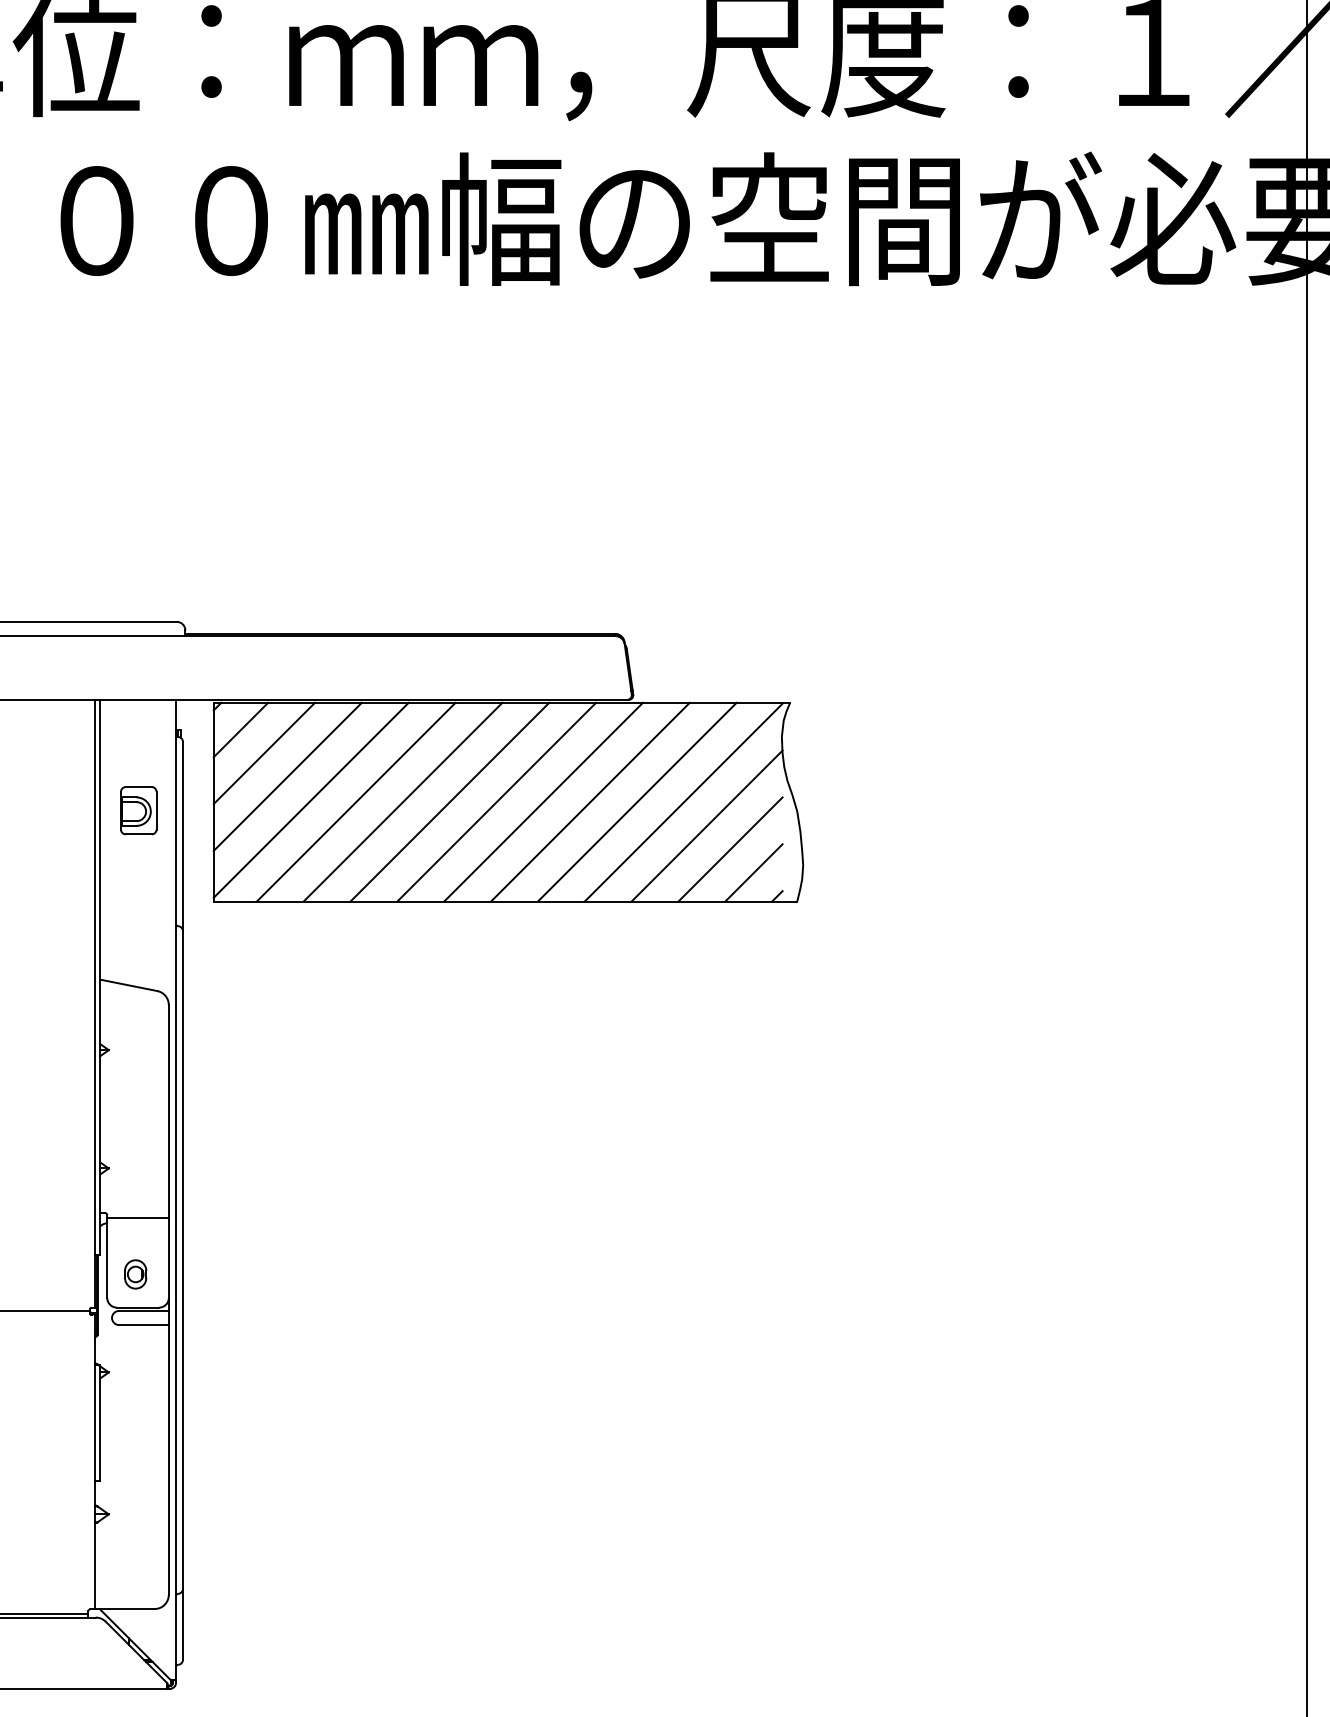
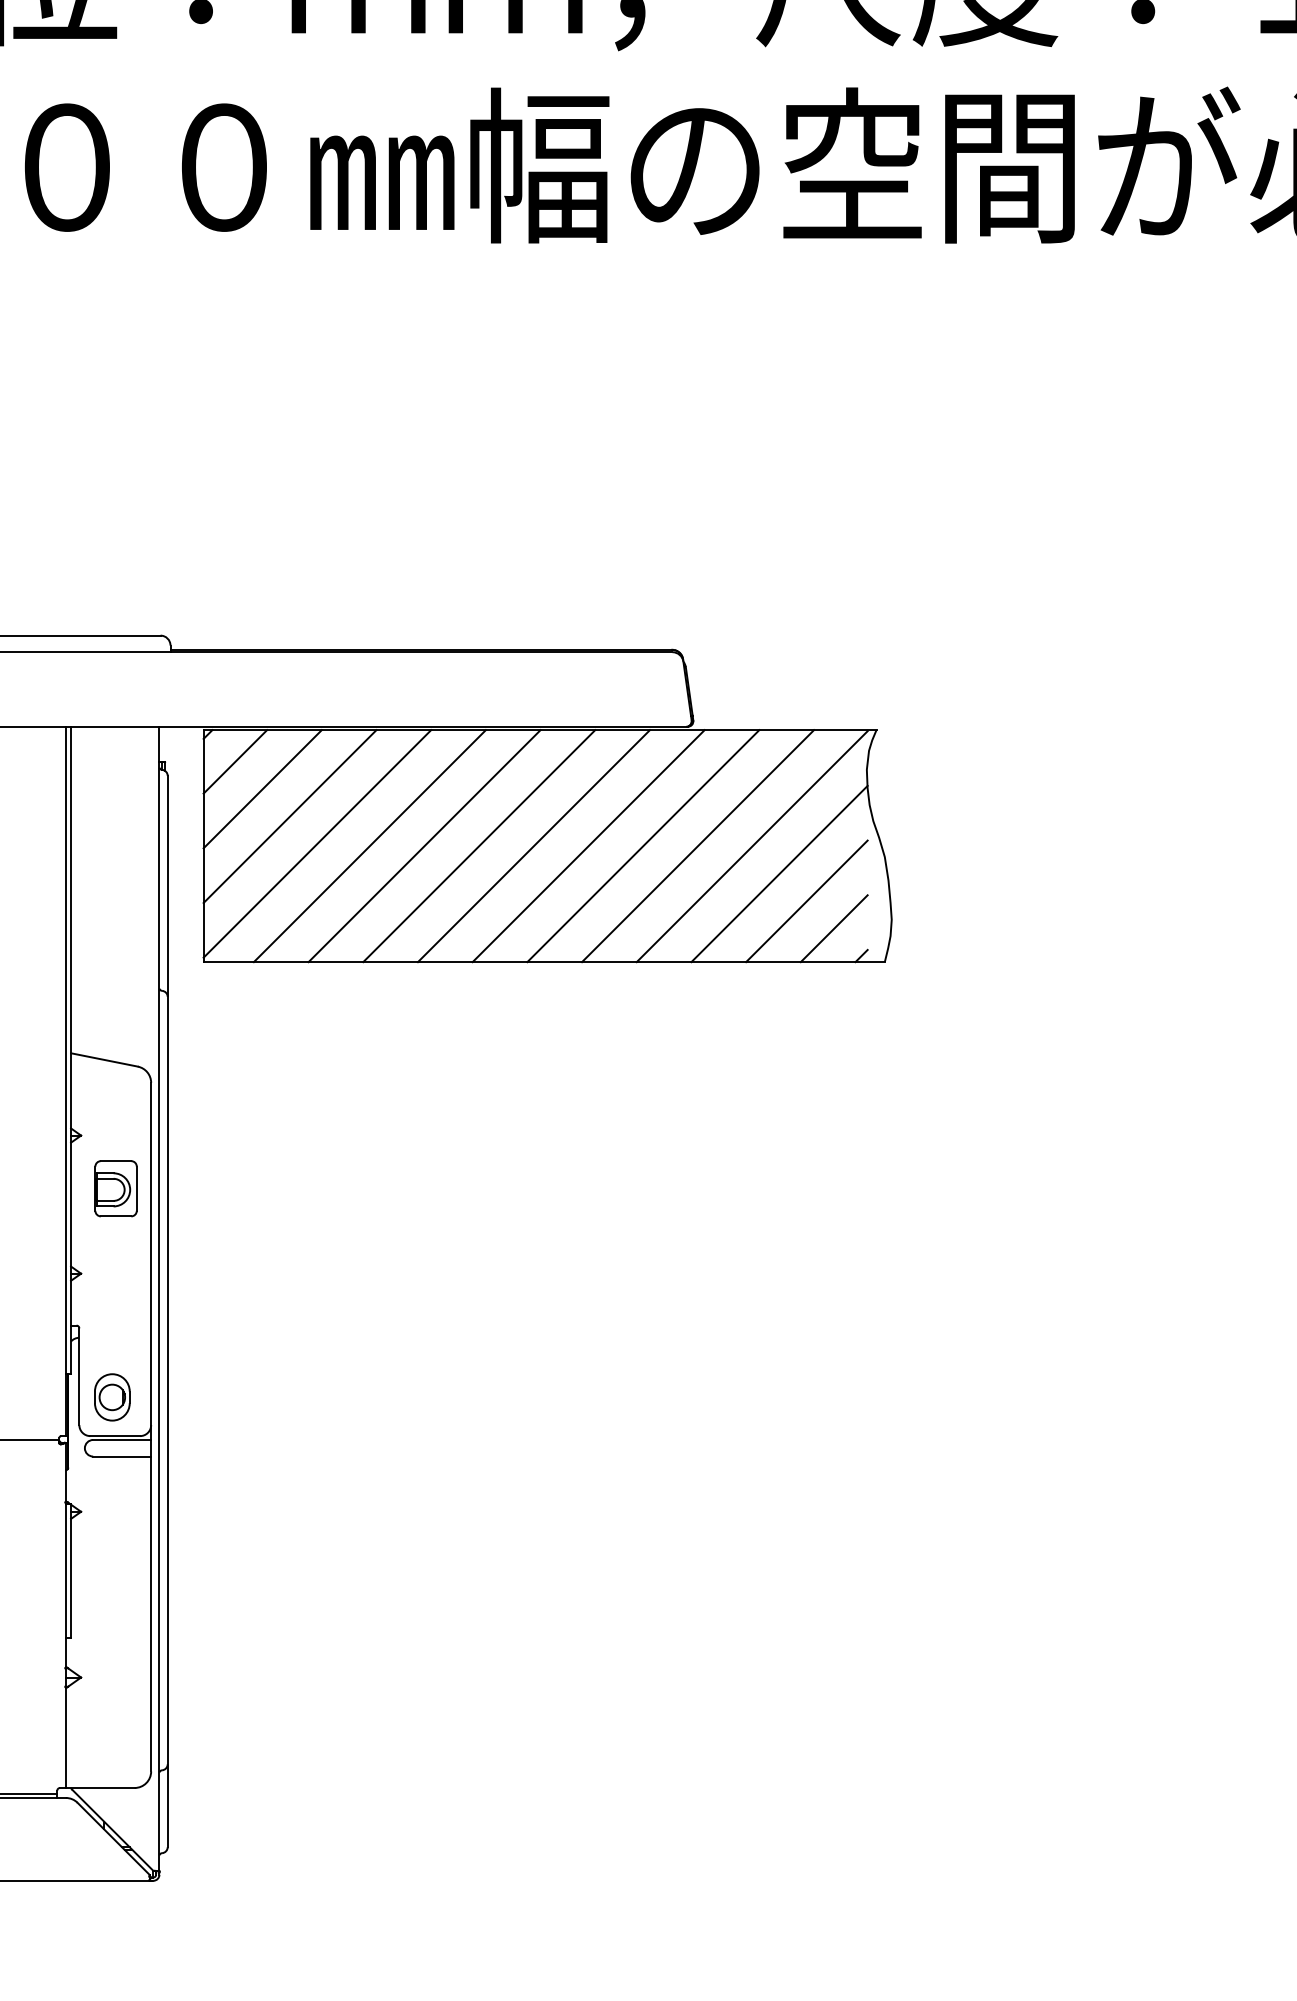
part: (138, 810) -> (115, 1188), moved
line: (137, 1217) -> (114, 1330), removed
part: (135, 1274) -> (112, 1397), size x1.4

